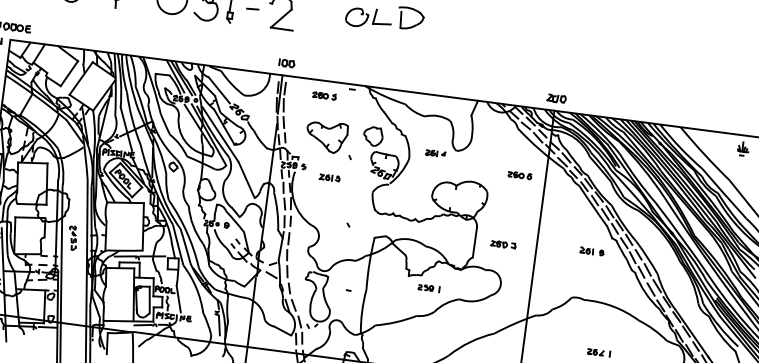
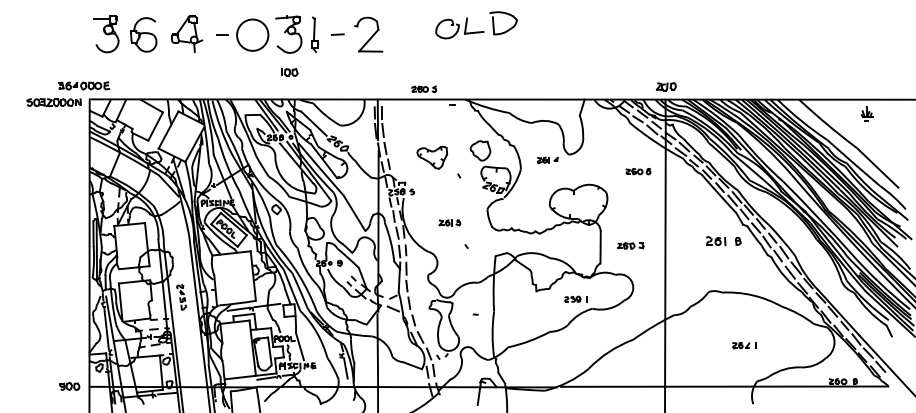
part: (286, 63) -> (289, 72), moved
part: (323, 95) -> (423, 88), moved
part: (327, 136) -> (432, 157), size x0.7
part: (329, 177) -> (449, 222), moved
part: (591, 250) -> (723, 240), size x1.4
part: (428, 287) -> (575, 298), moved

